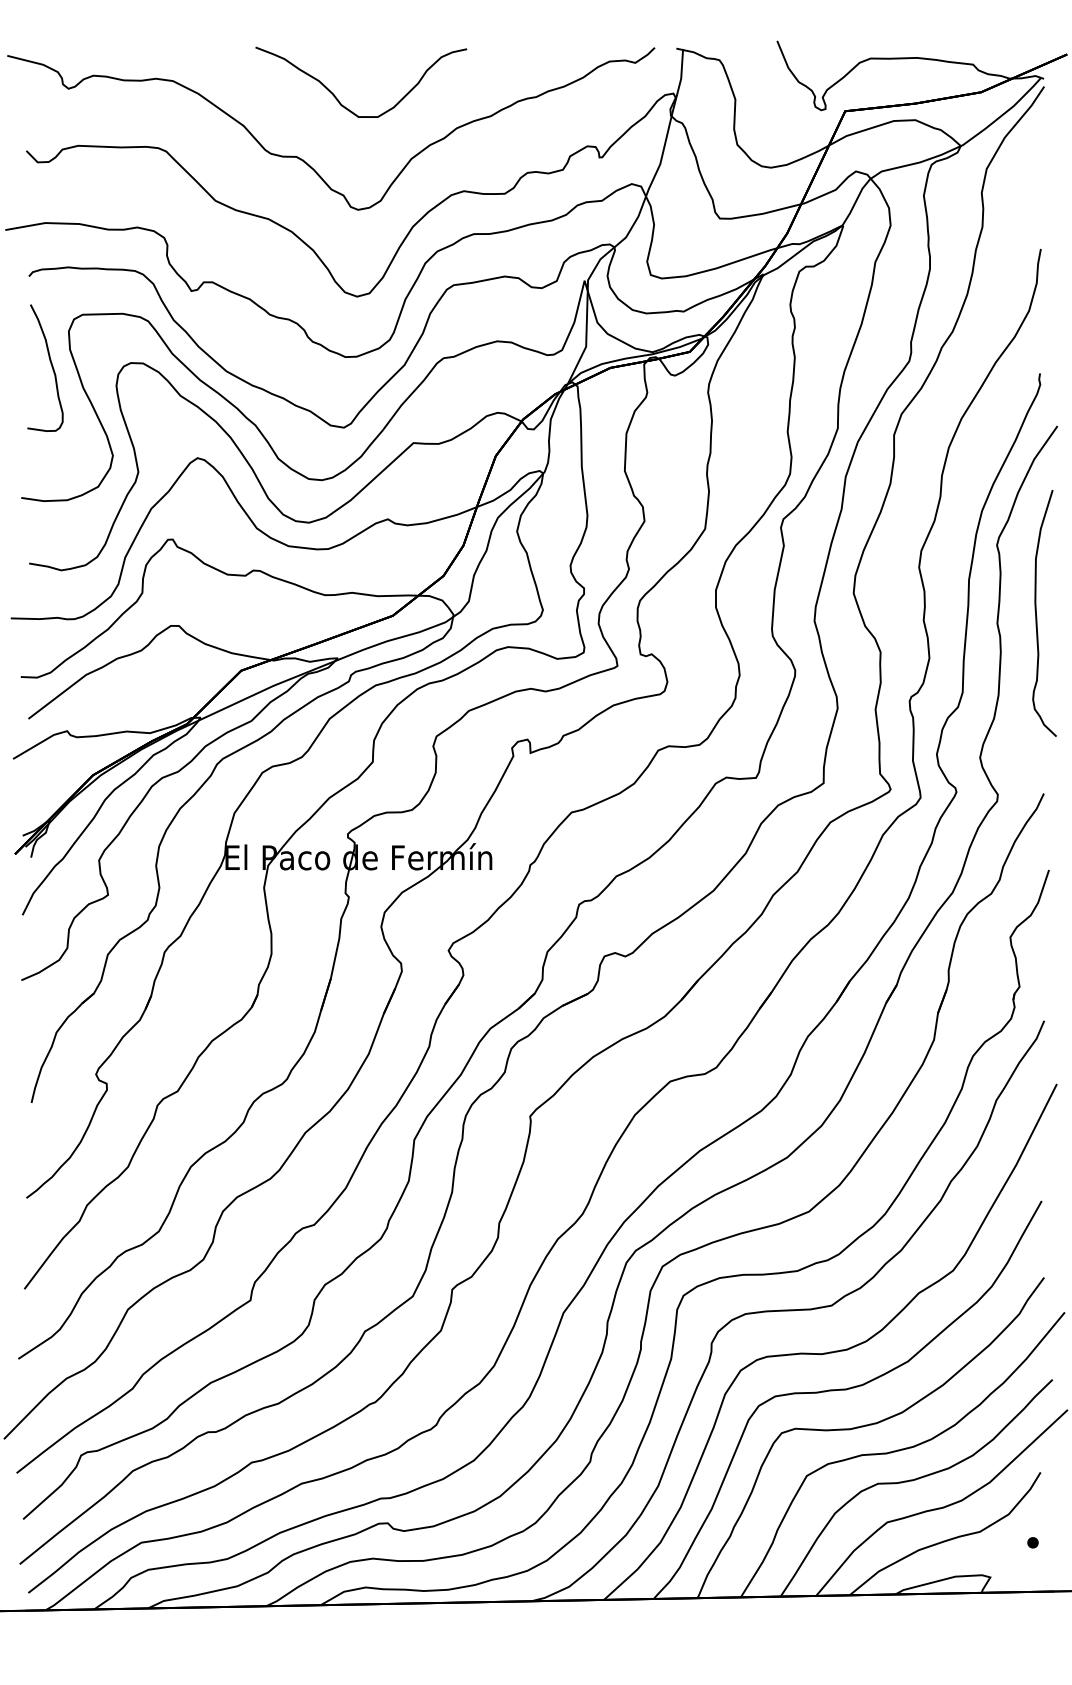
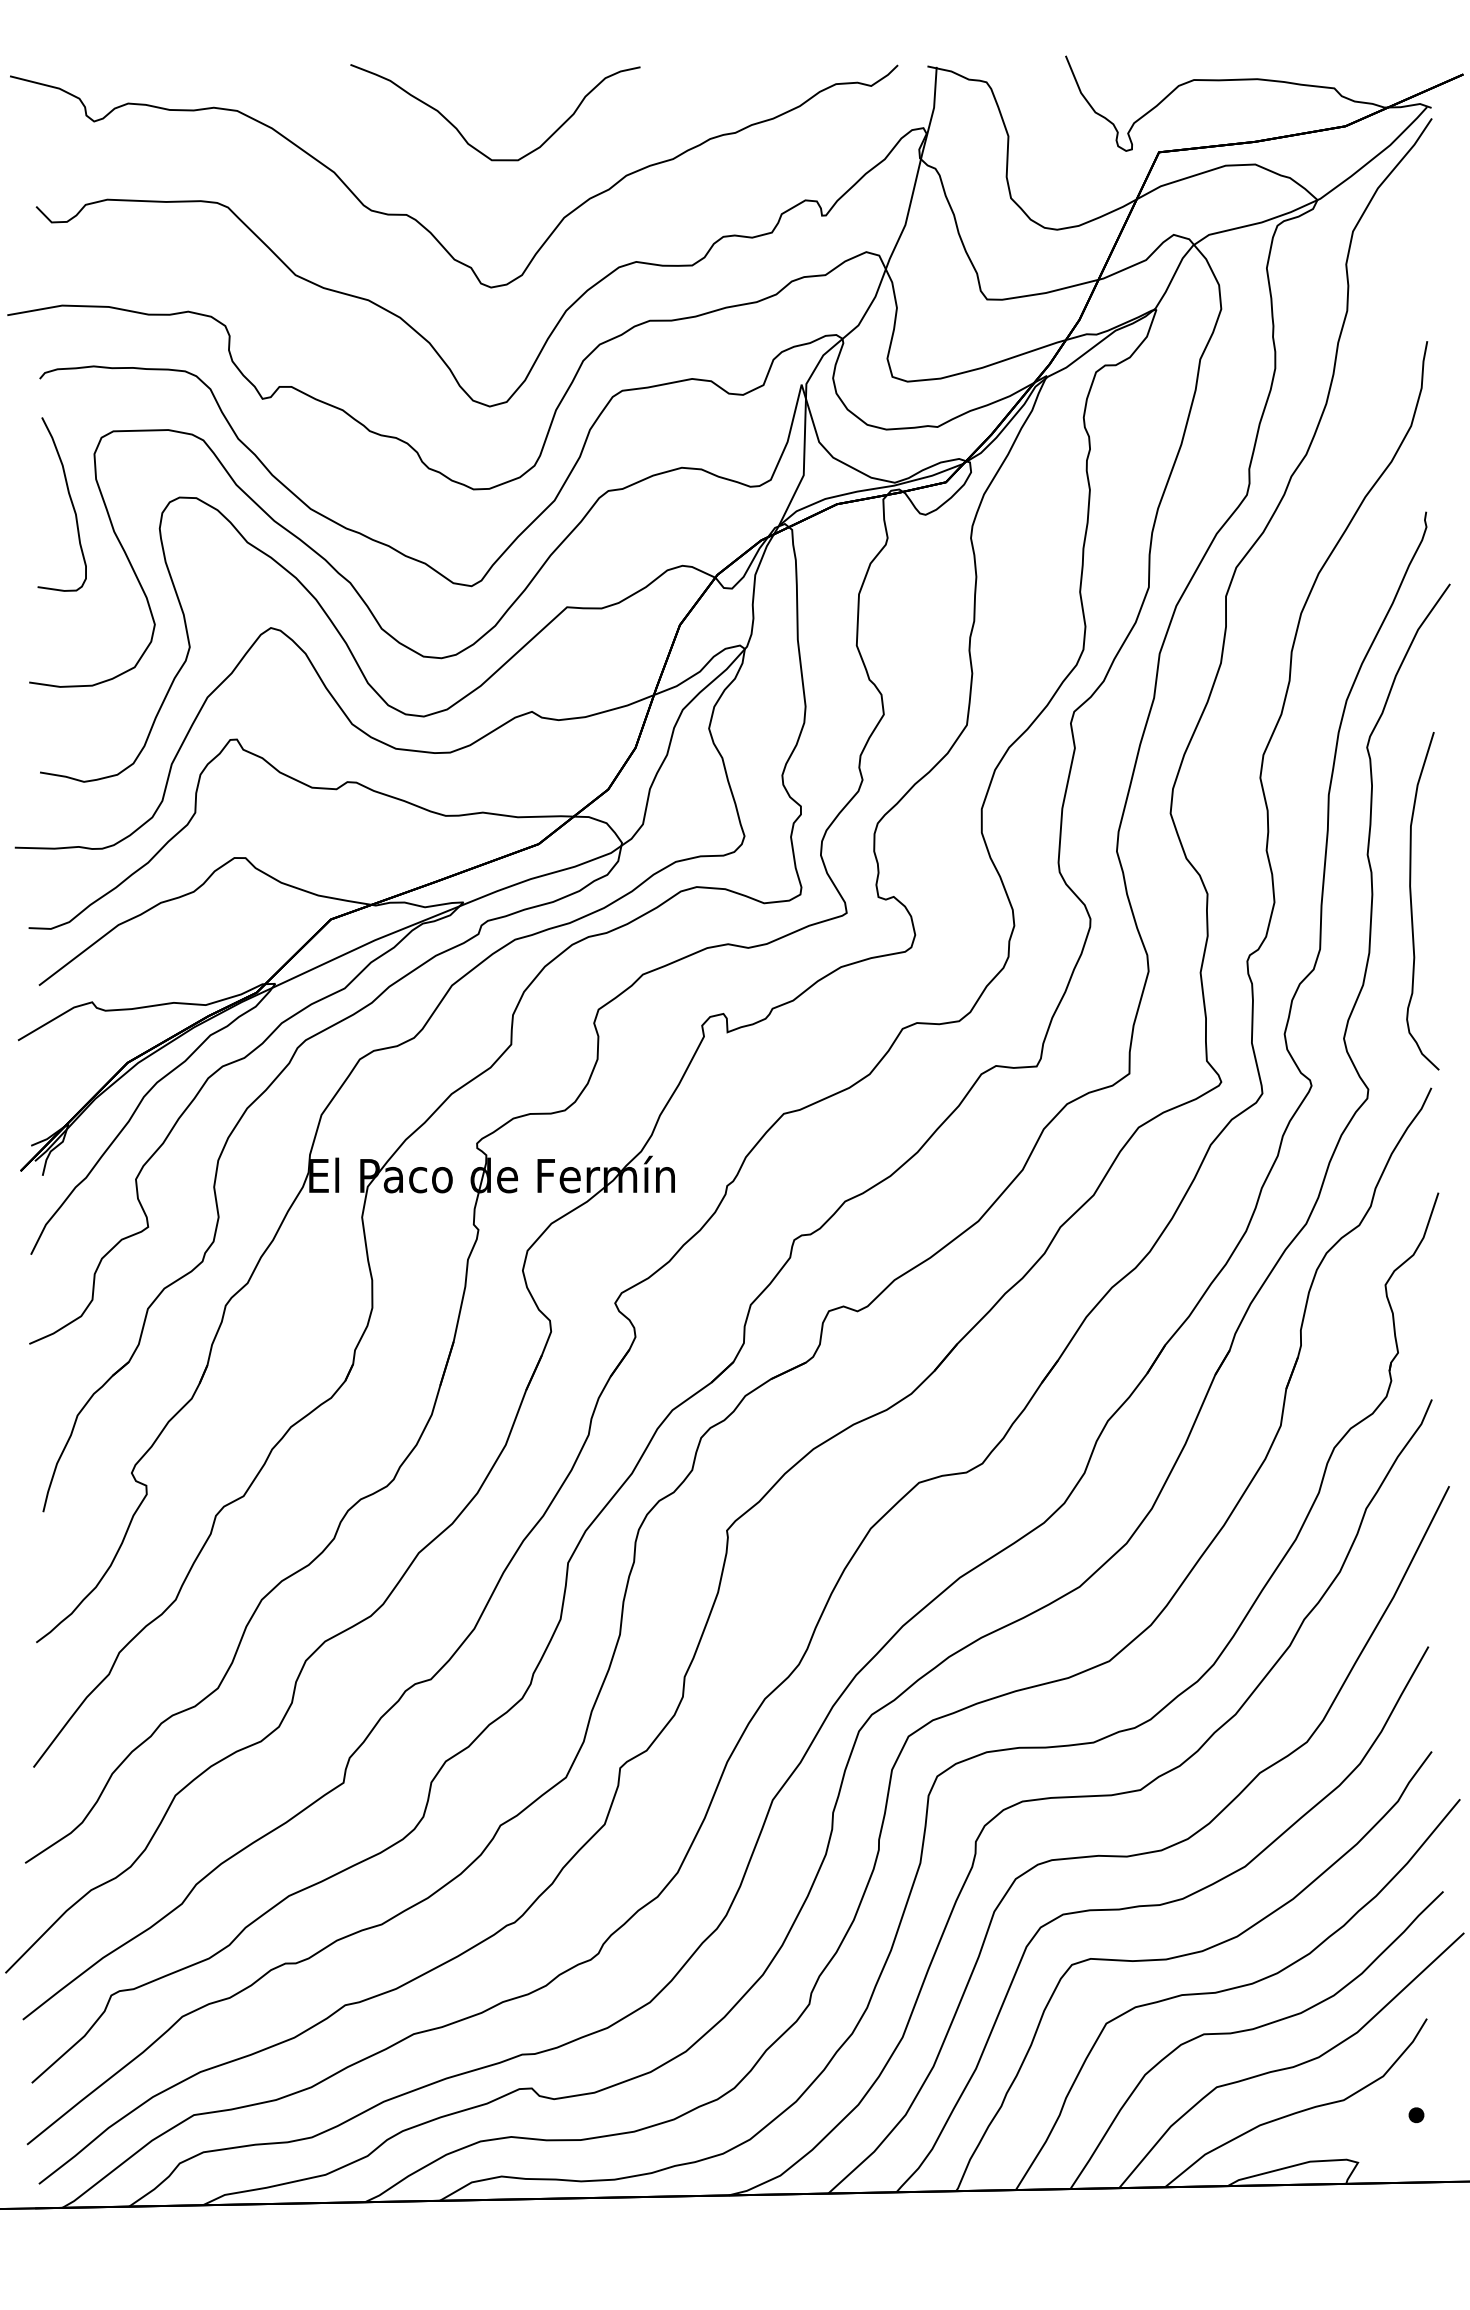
curve: (1037, 616) -> (1413, 905), moved

